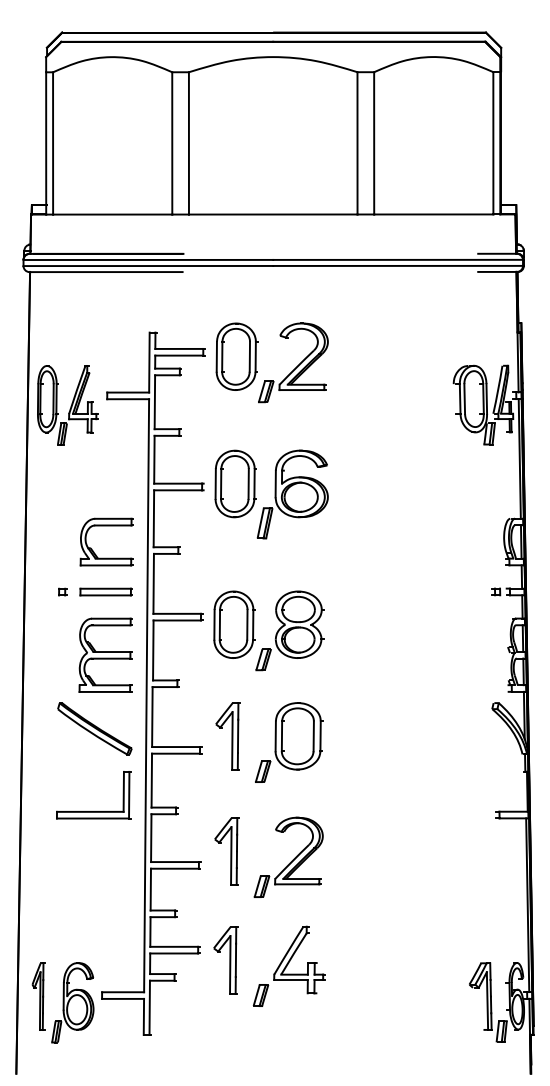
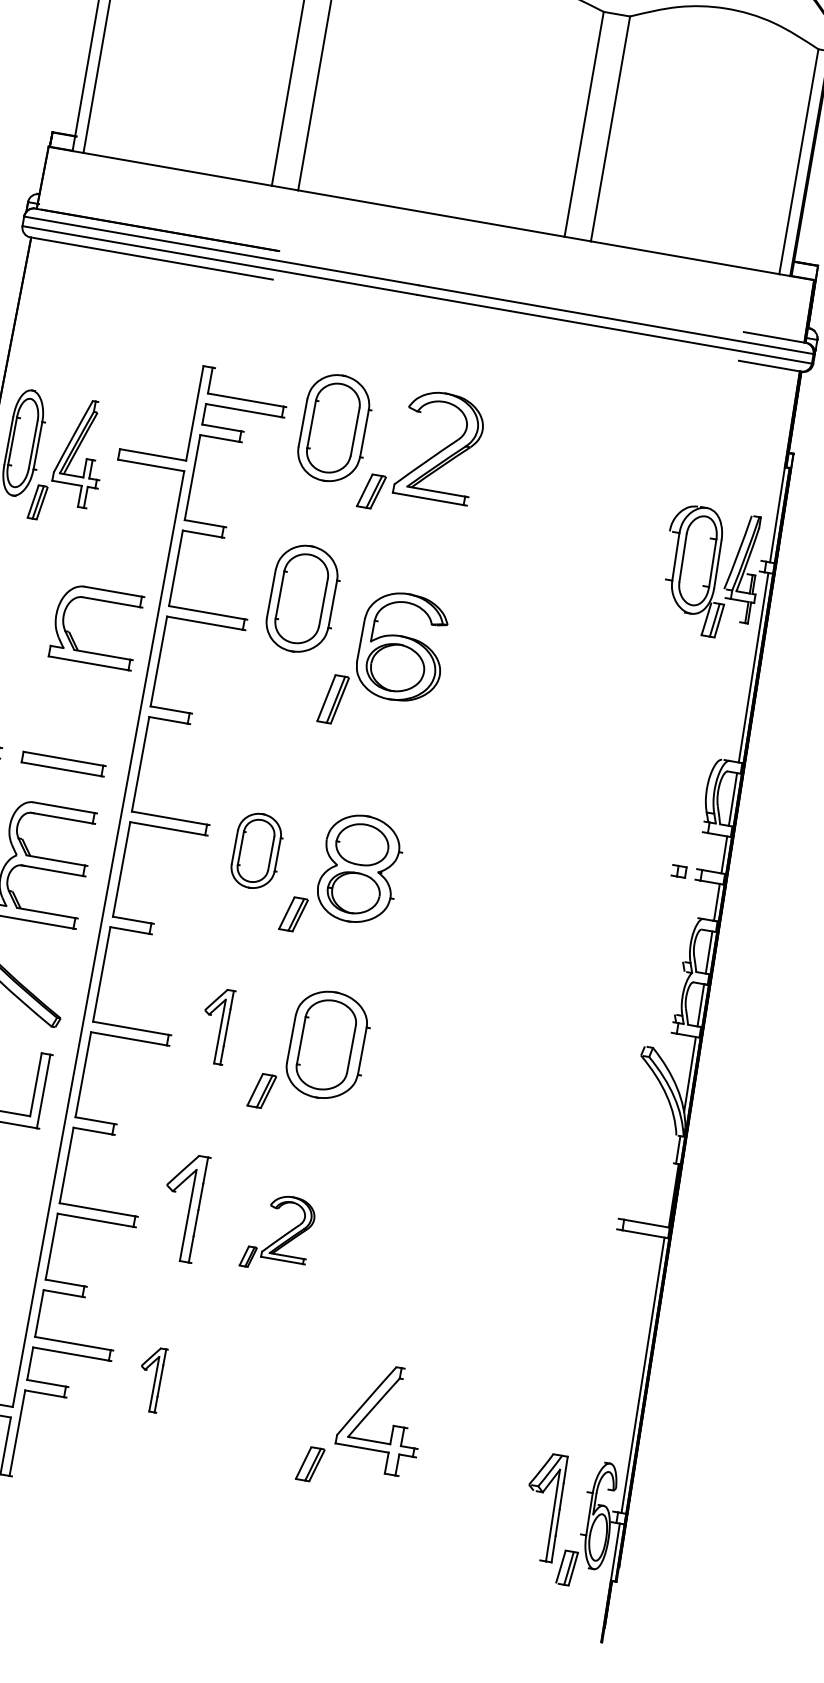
part: (235, 483) -> (302, 598), moved
part: (106, 526) -> (100, 601), moved
part: (234, 624) -> (257, 850), size x0.7
part: (227, 736) -> (215, 1025), size x0.7
part: (288, 856) -> (278, 1232), size x0.6
part: (225, 960) -> (150, 1379), size x0.6
part: (288, 965) -> (362, 1424), moved

